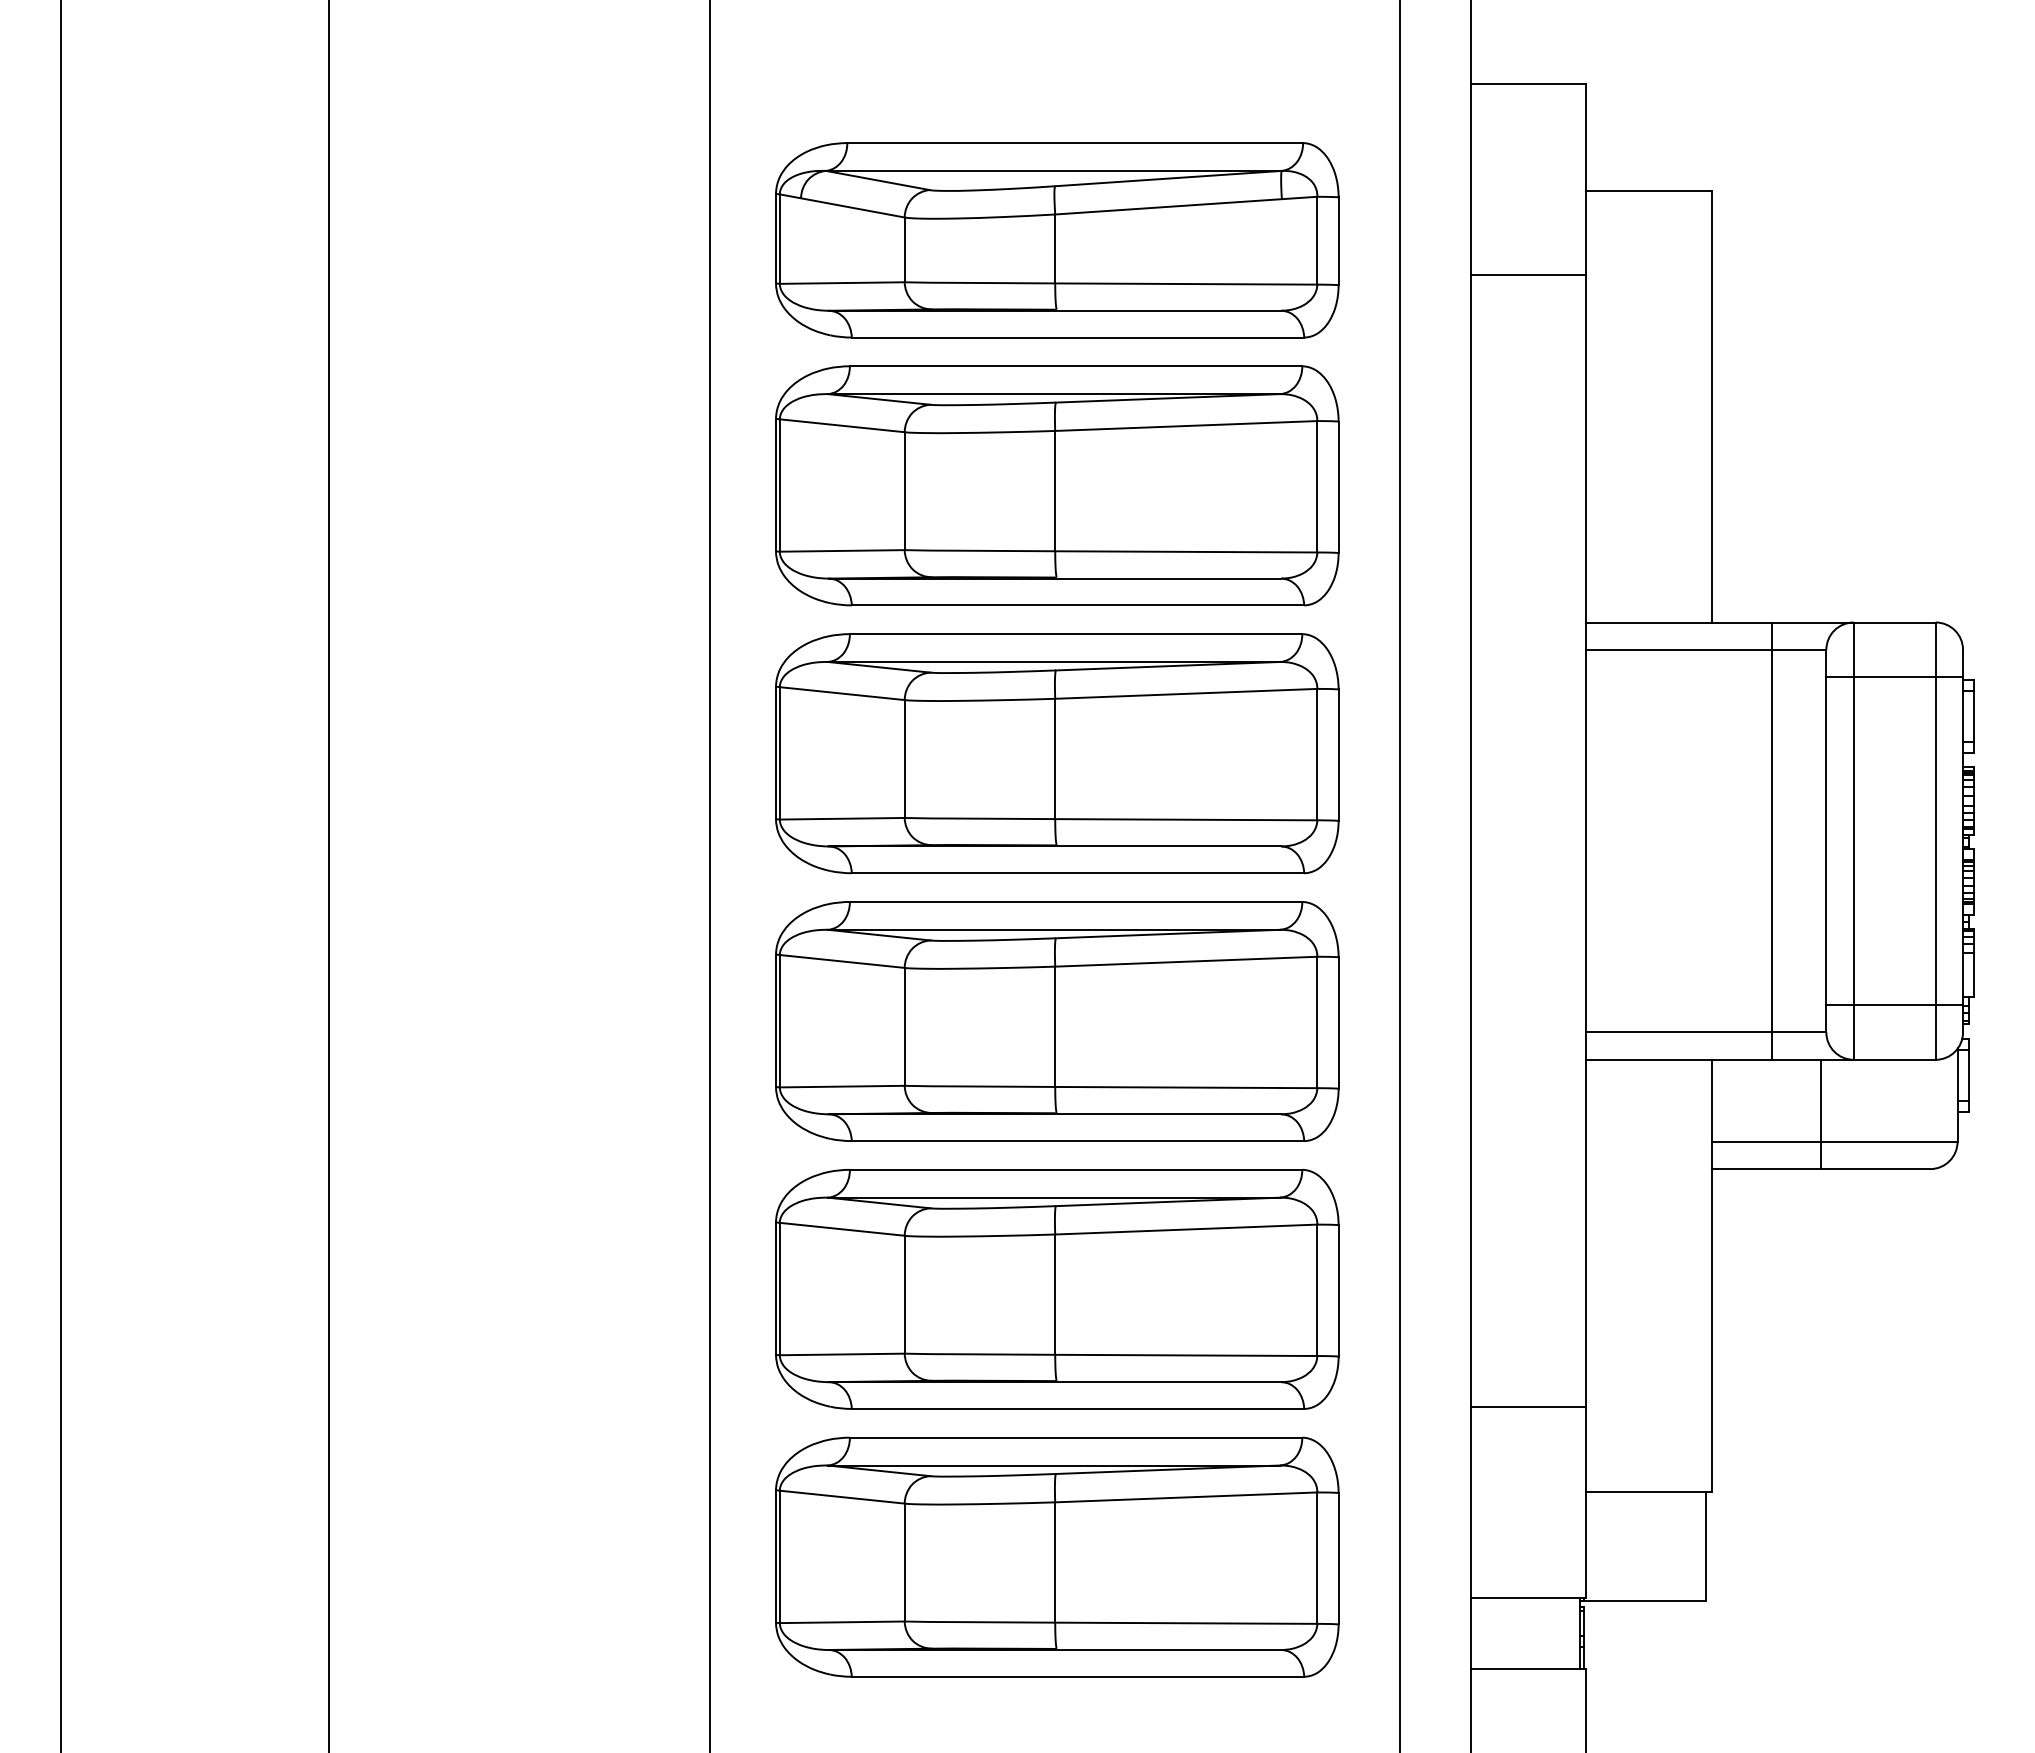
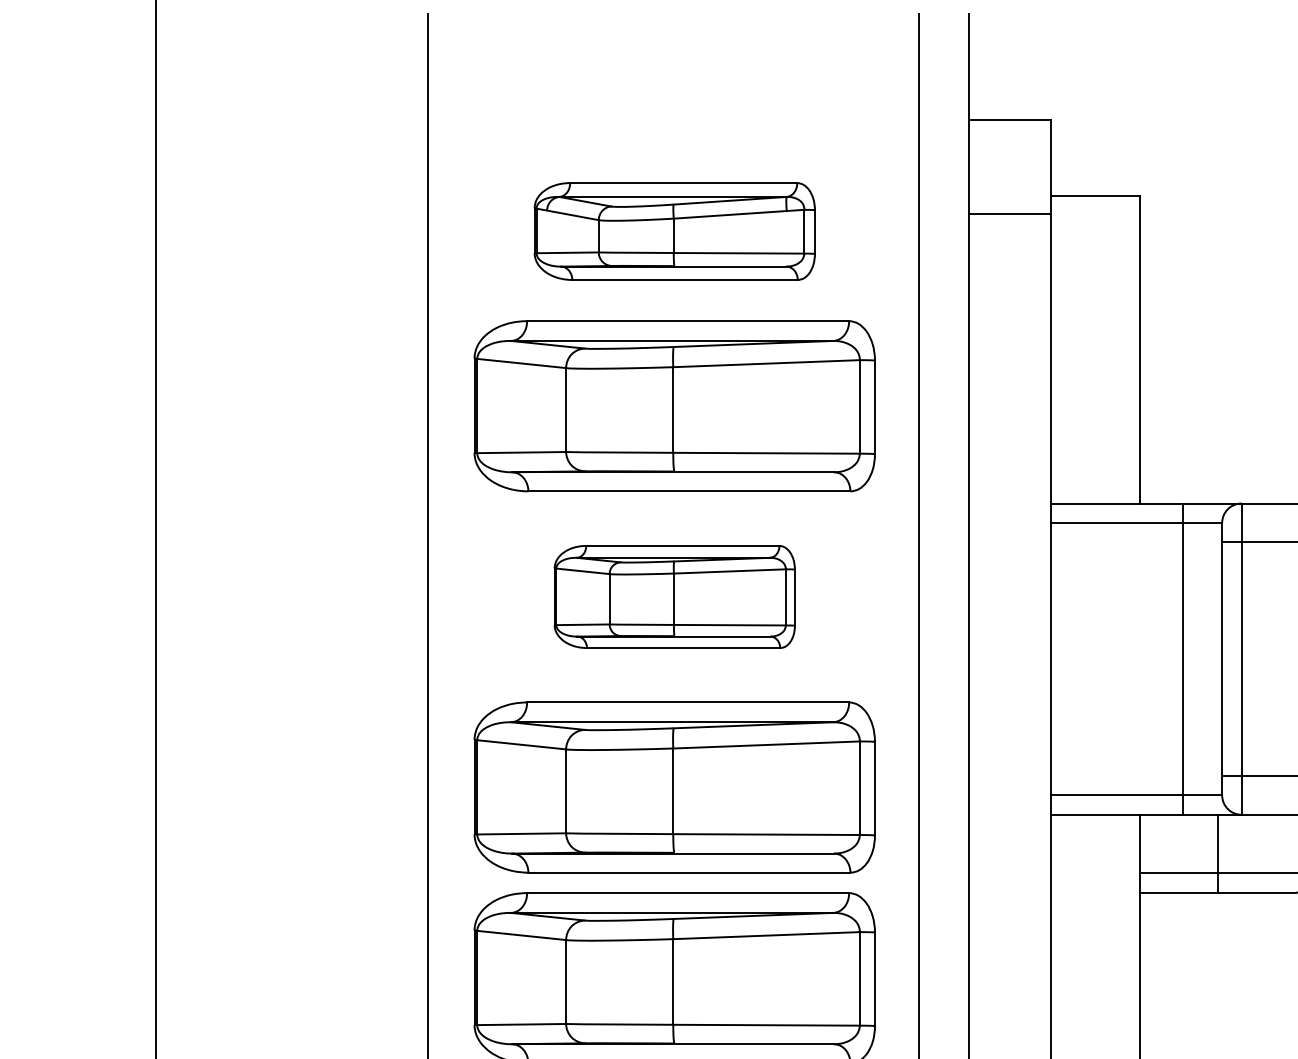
part: (1057, 240) -> (674, 231), size x0.7
line: (1528, 275) -> (1010, 214), moved
part: (1057, 753) -> (674, 596), size x0.6

